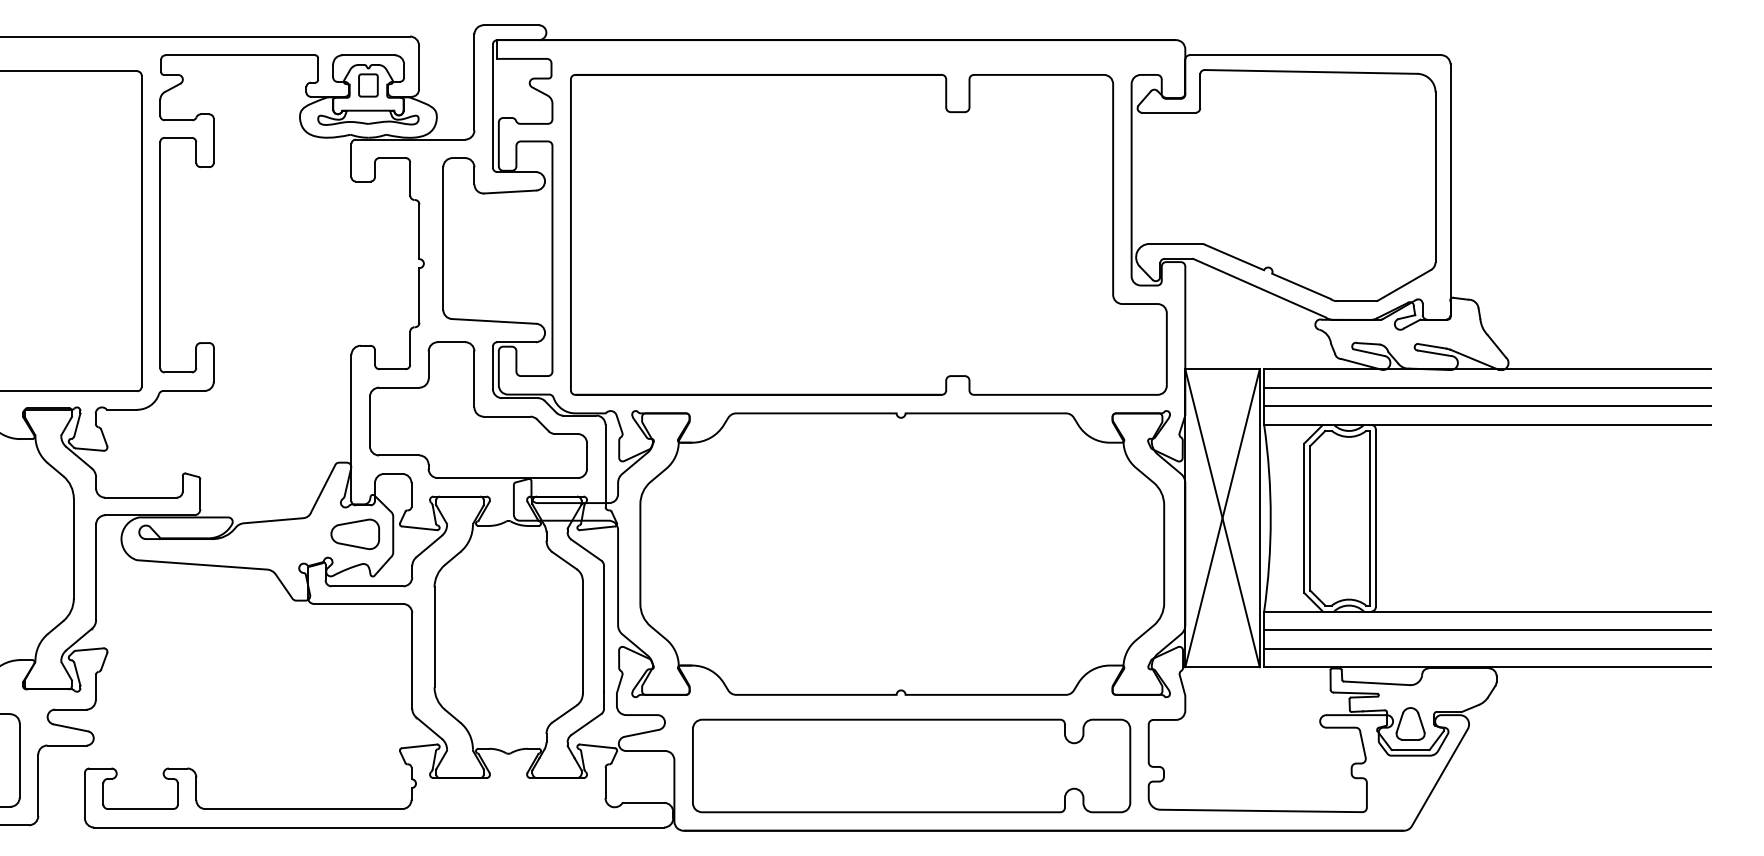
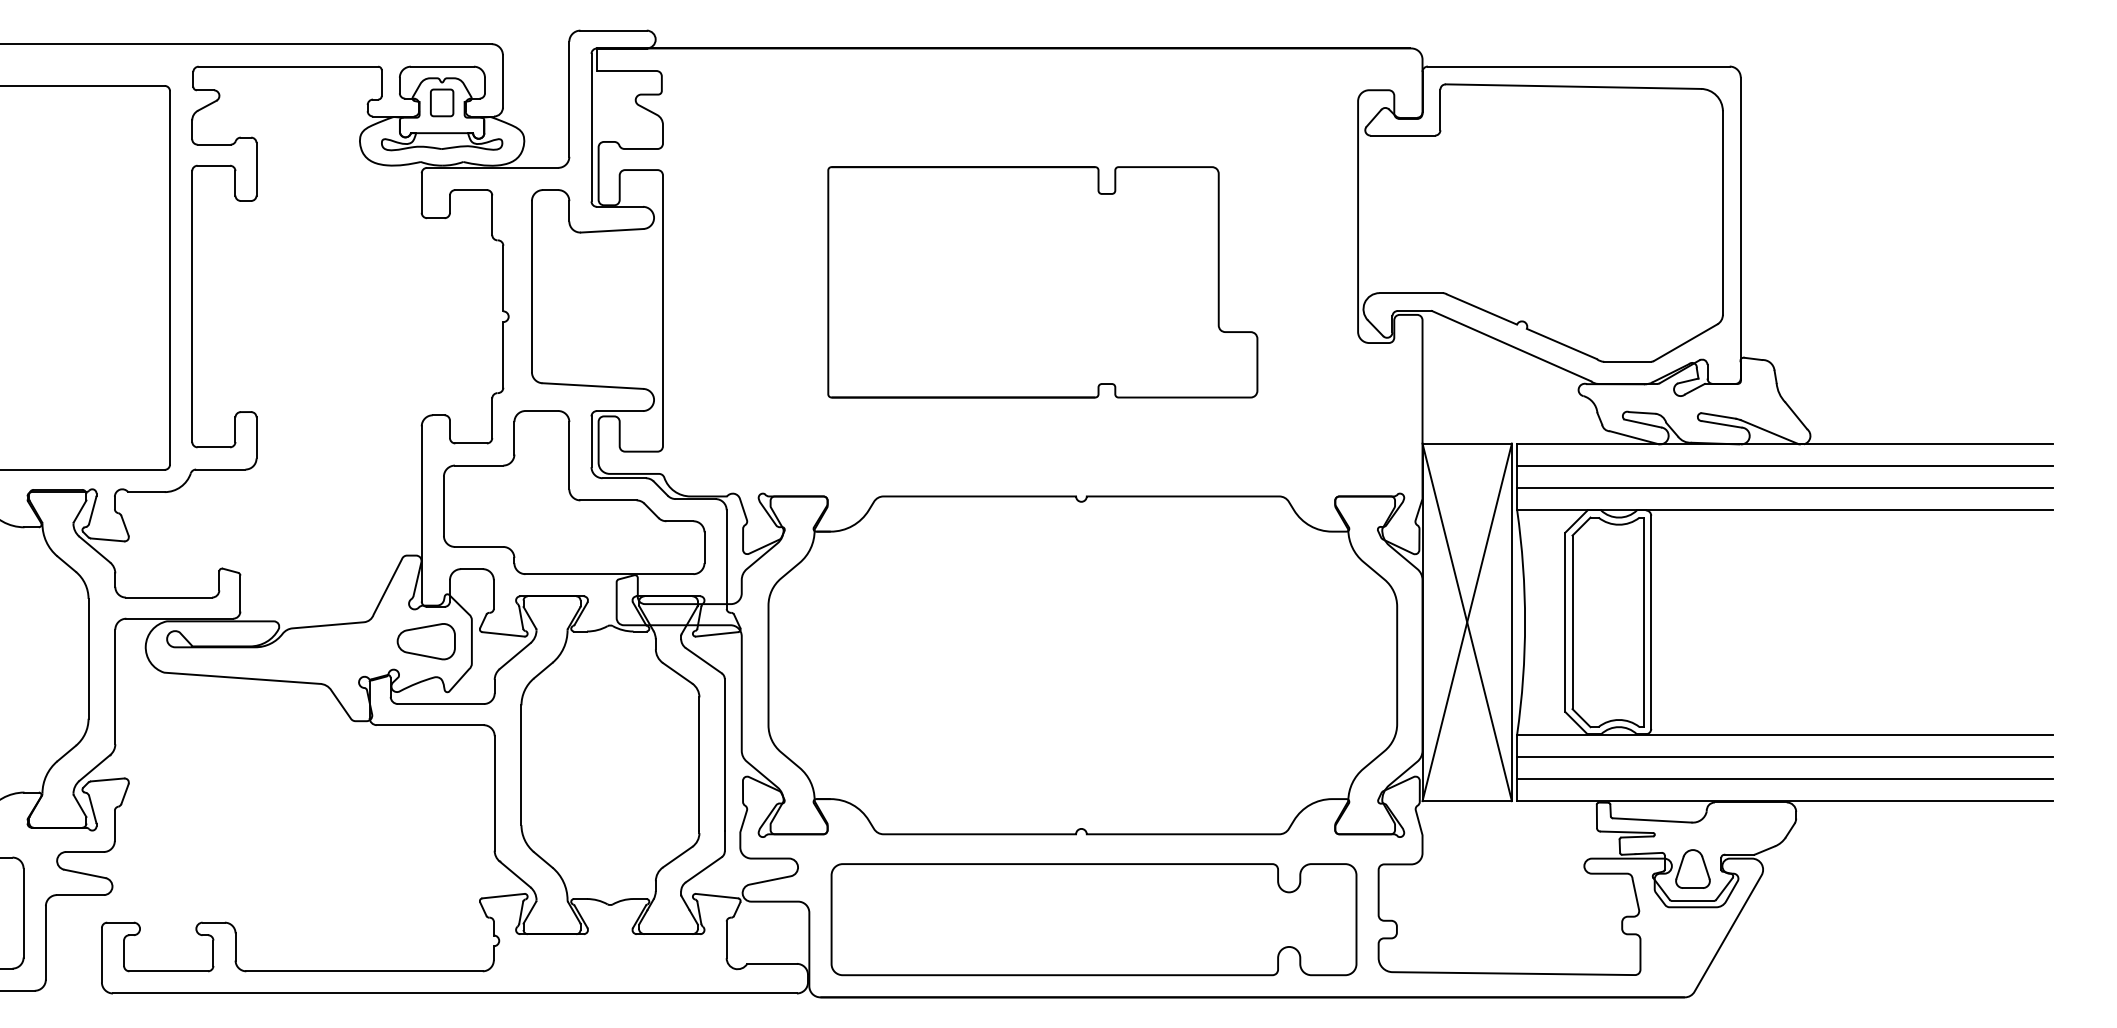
part: (868, 235) -> (1042, 282), size x0.6

